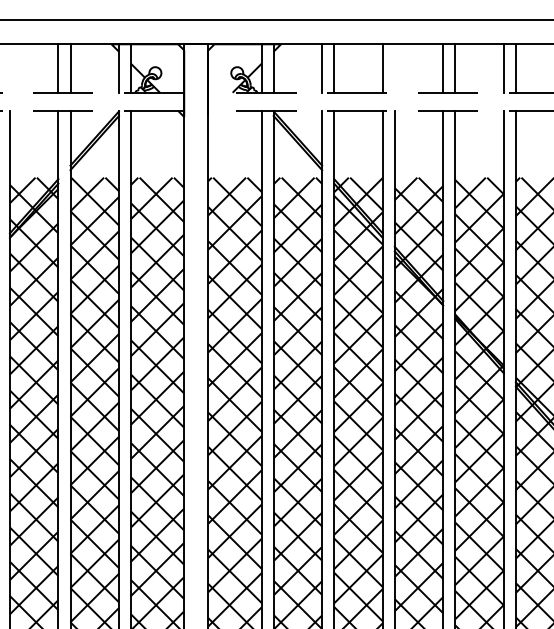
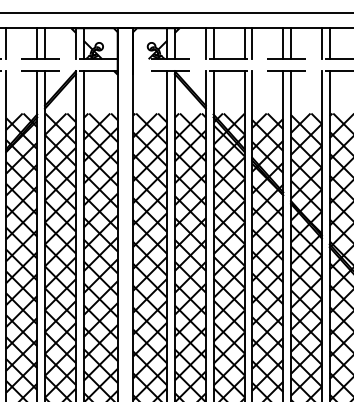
line: (10, 68) -> (6, 43), added
line: (395, 68) -> (252, 43), added

